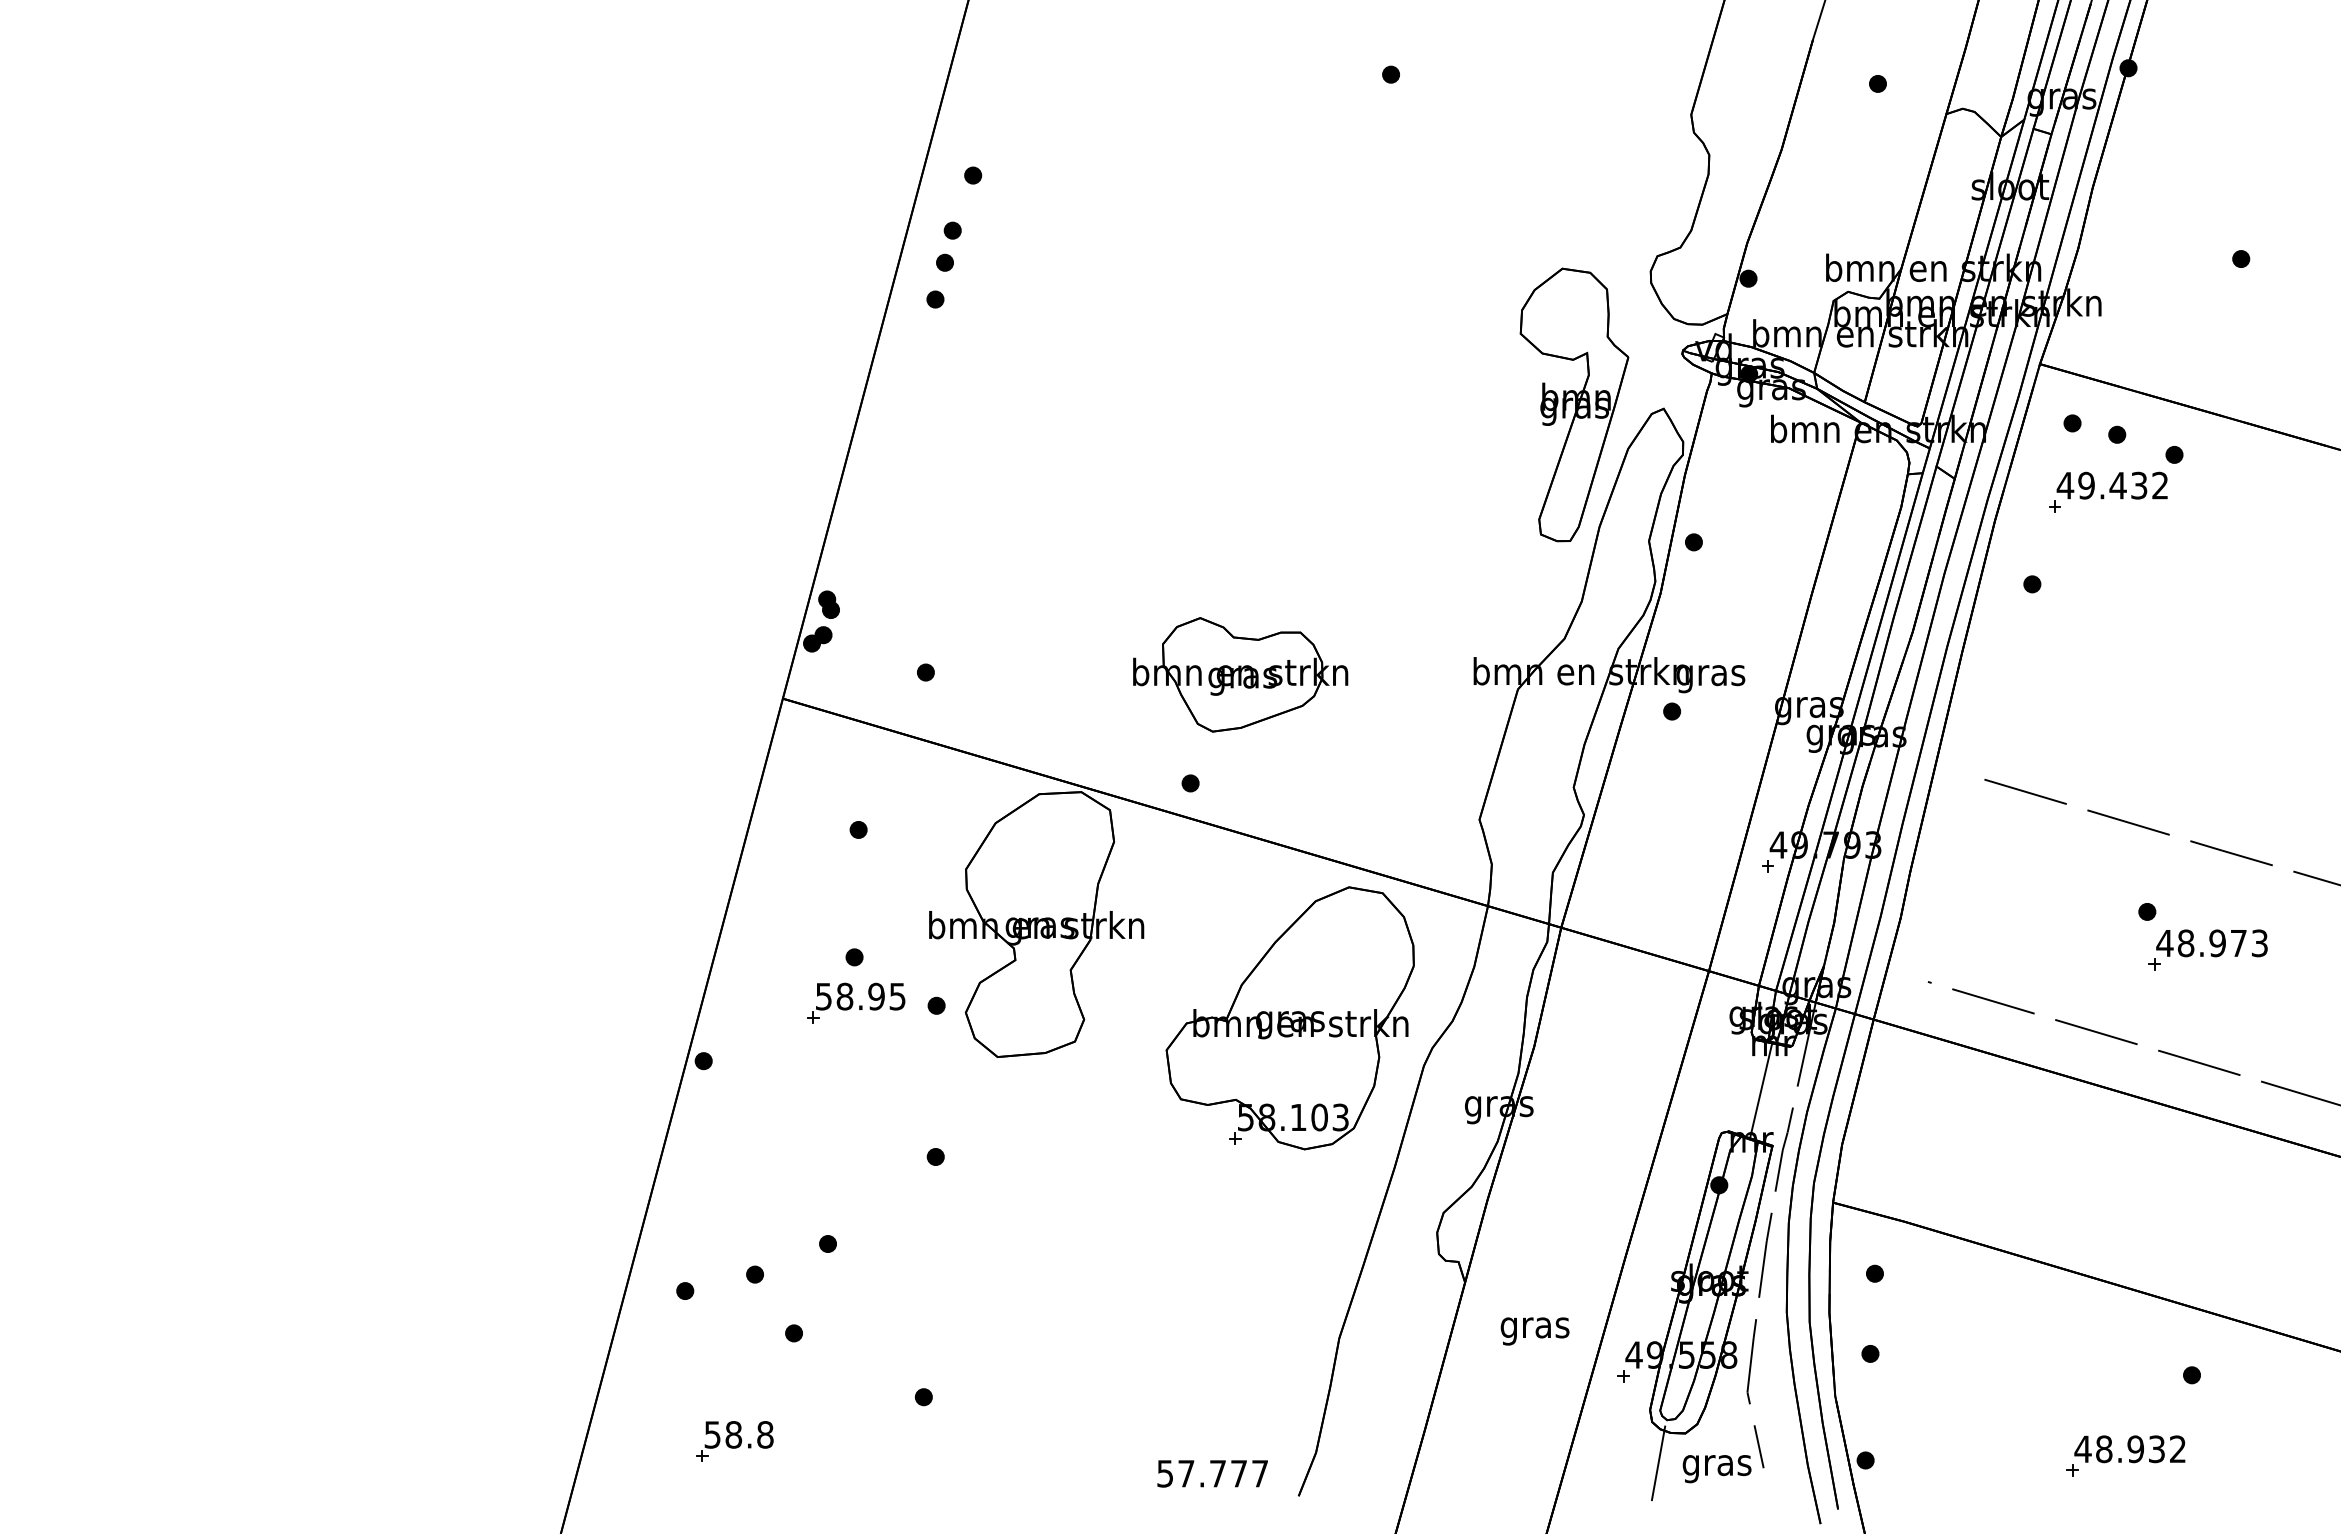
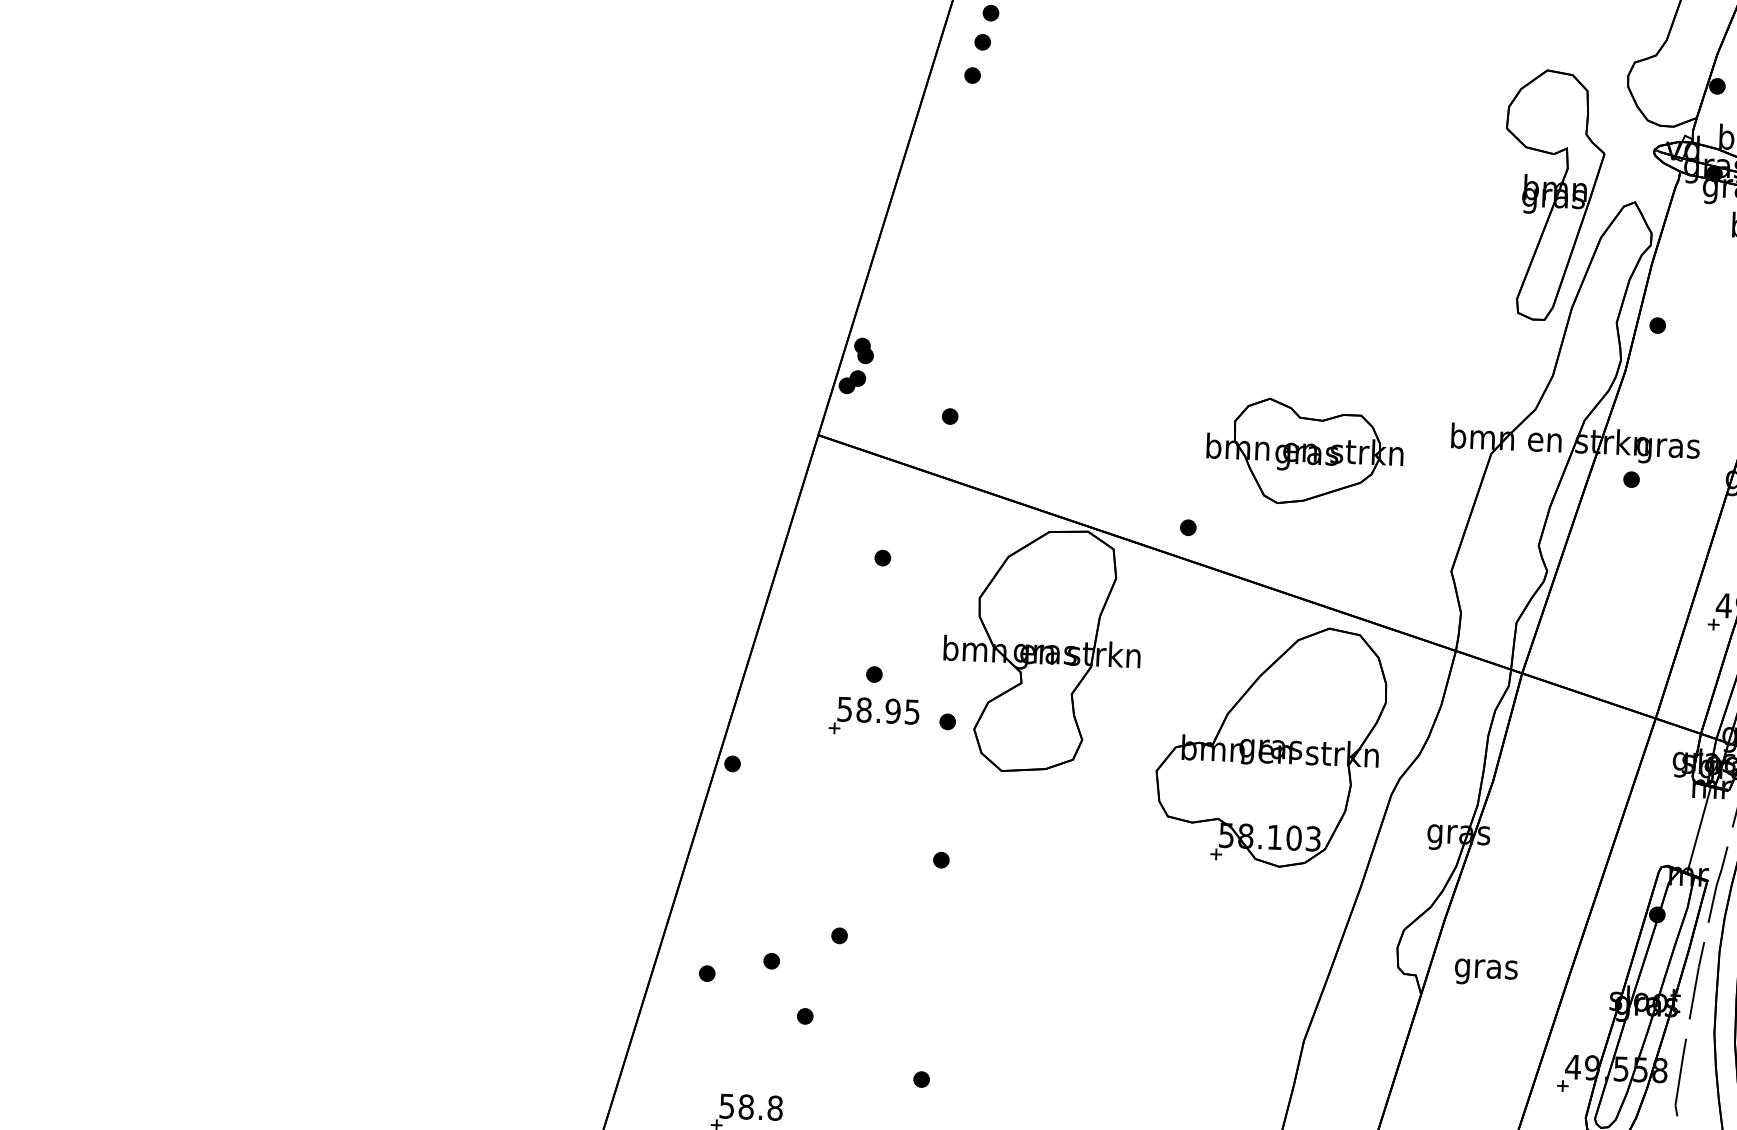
part: (1240, 674) -> (1304, 451), moved
text: (1534, 1331) -> (1485, 972), moved

